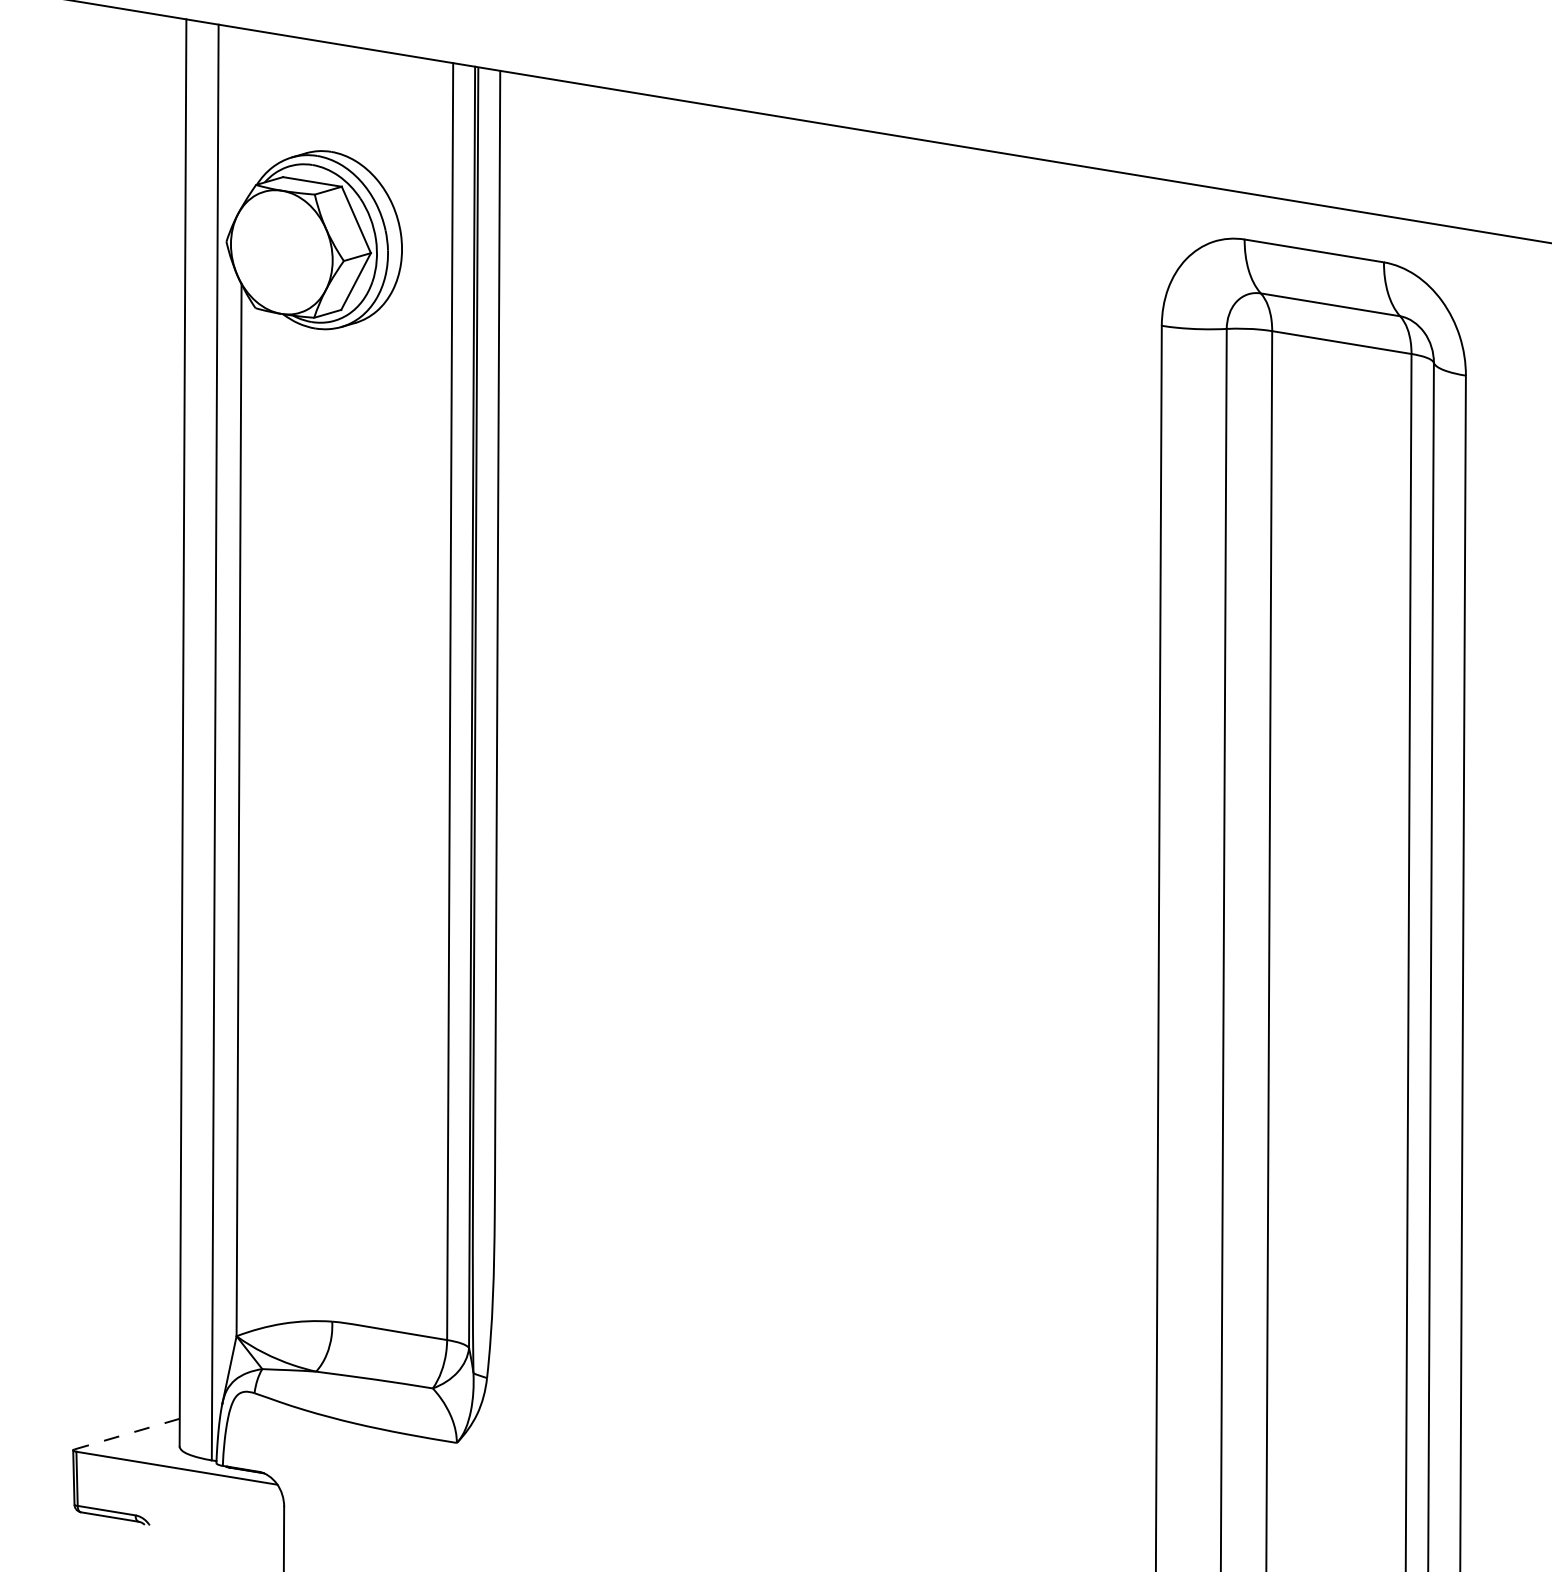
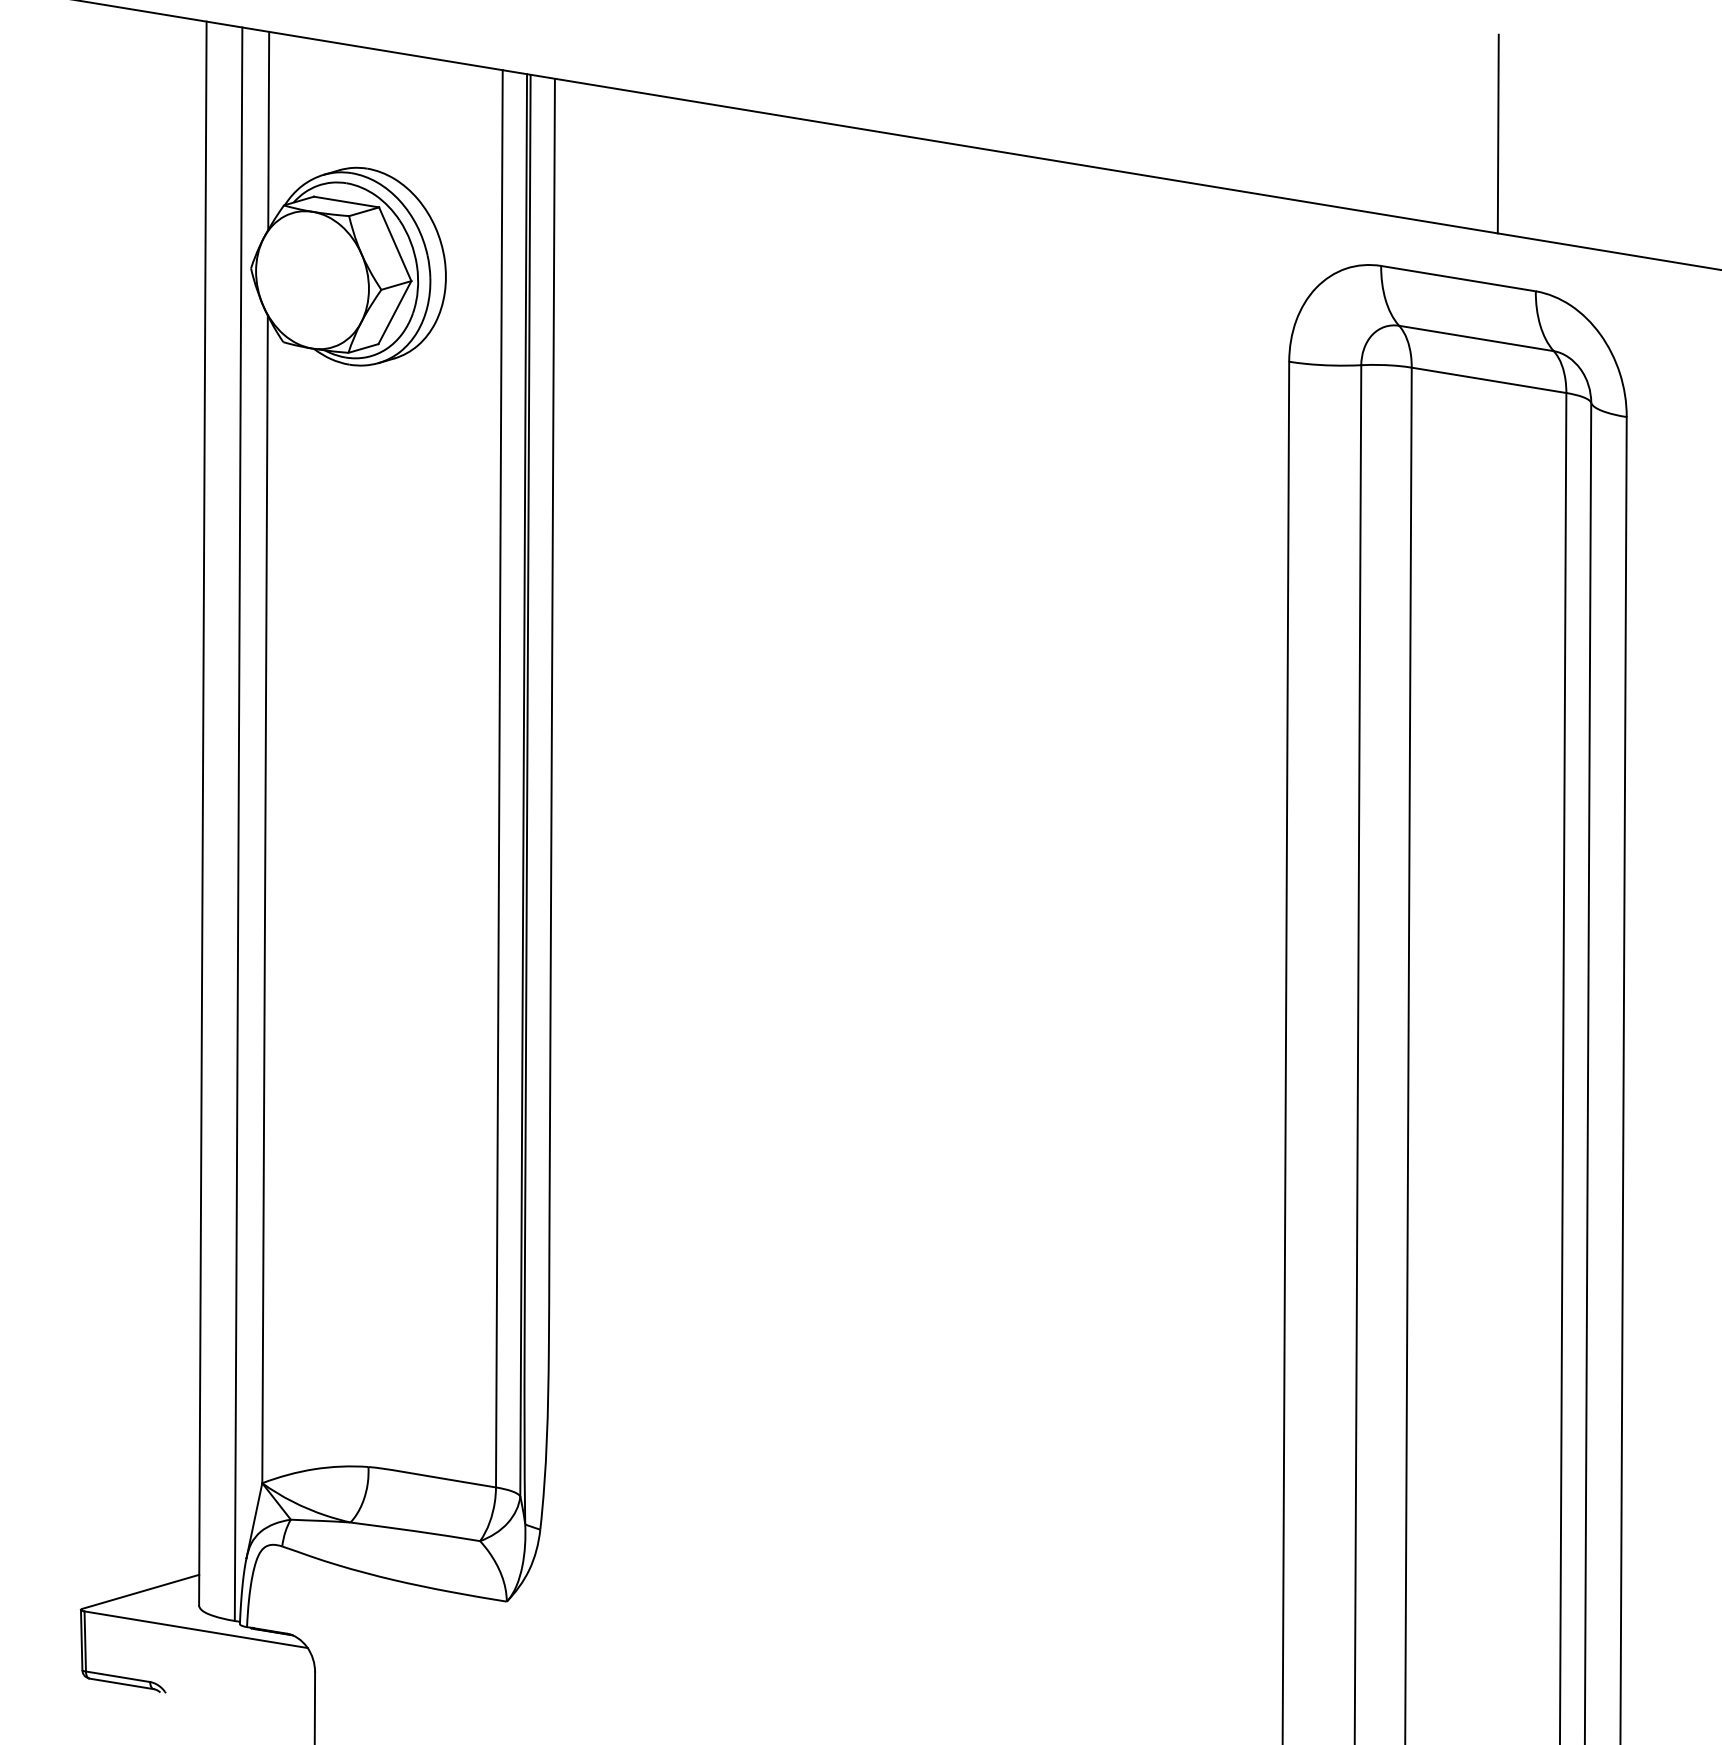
line: (241, 117) -> (267, 130), added
line: (1349, 120) -> (1497, 133), added
line: (127, 1434) -> (141, 1592), dashed -> solid

